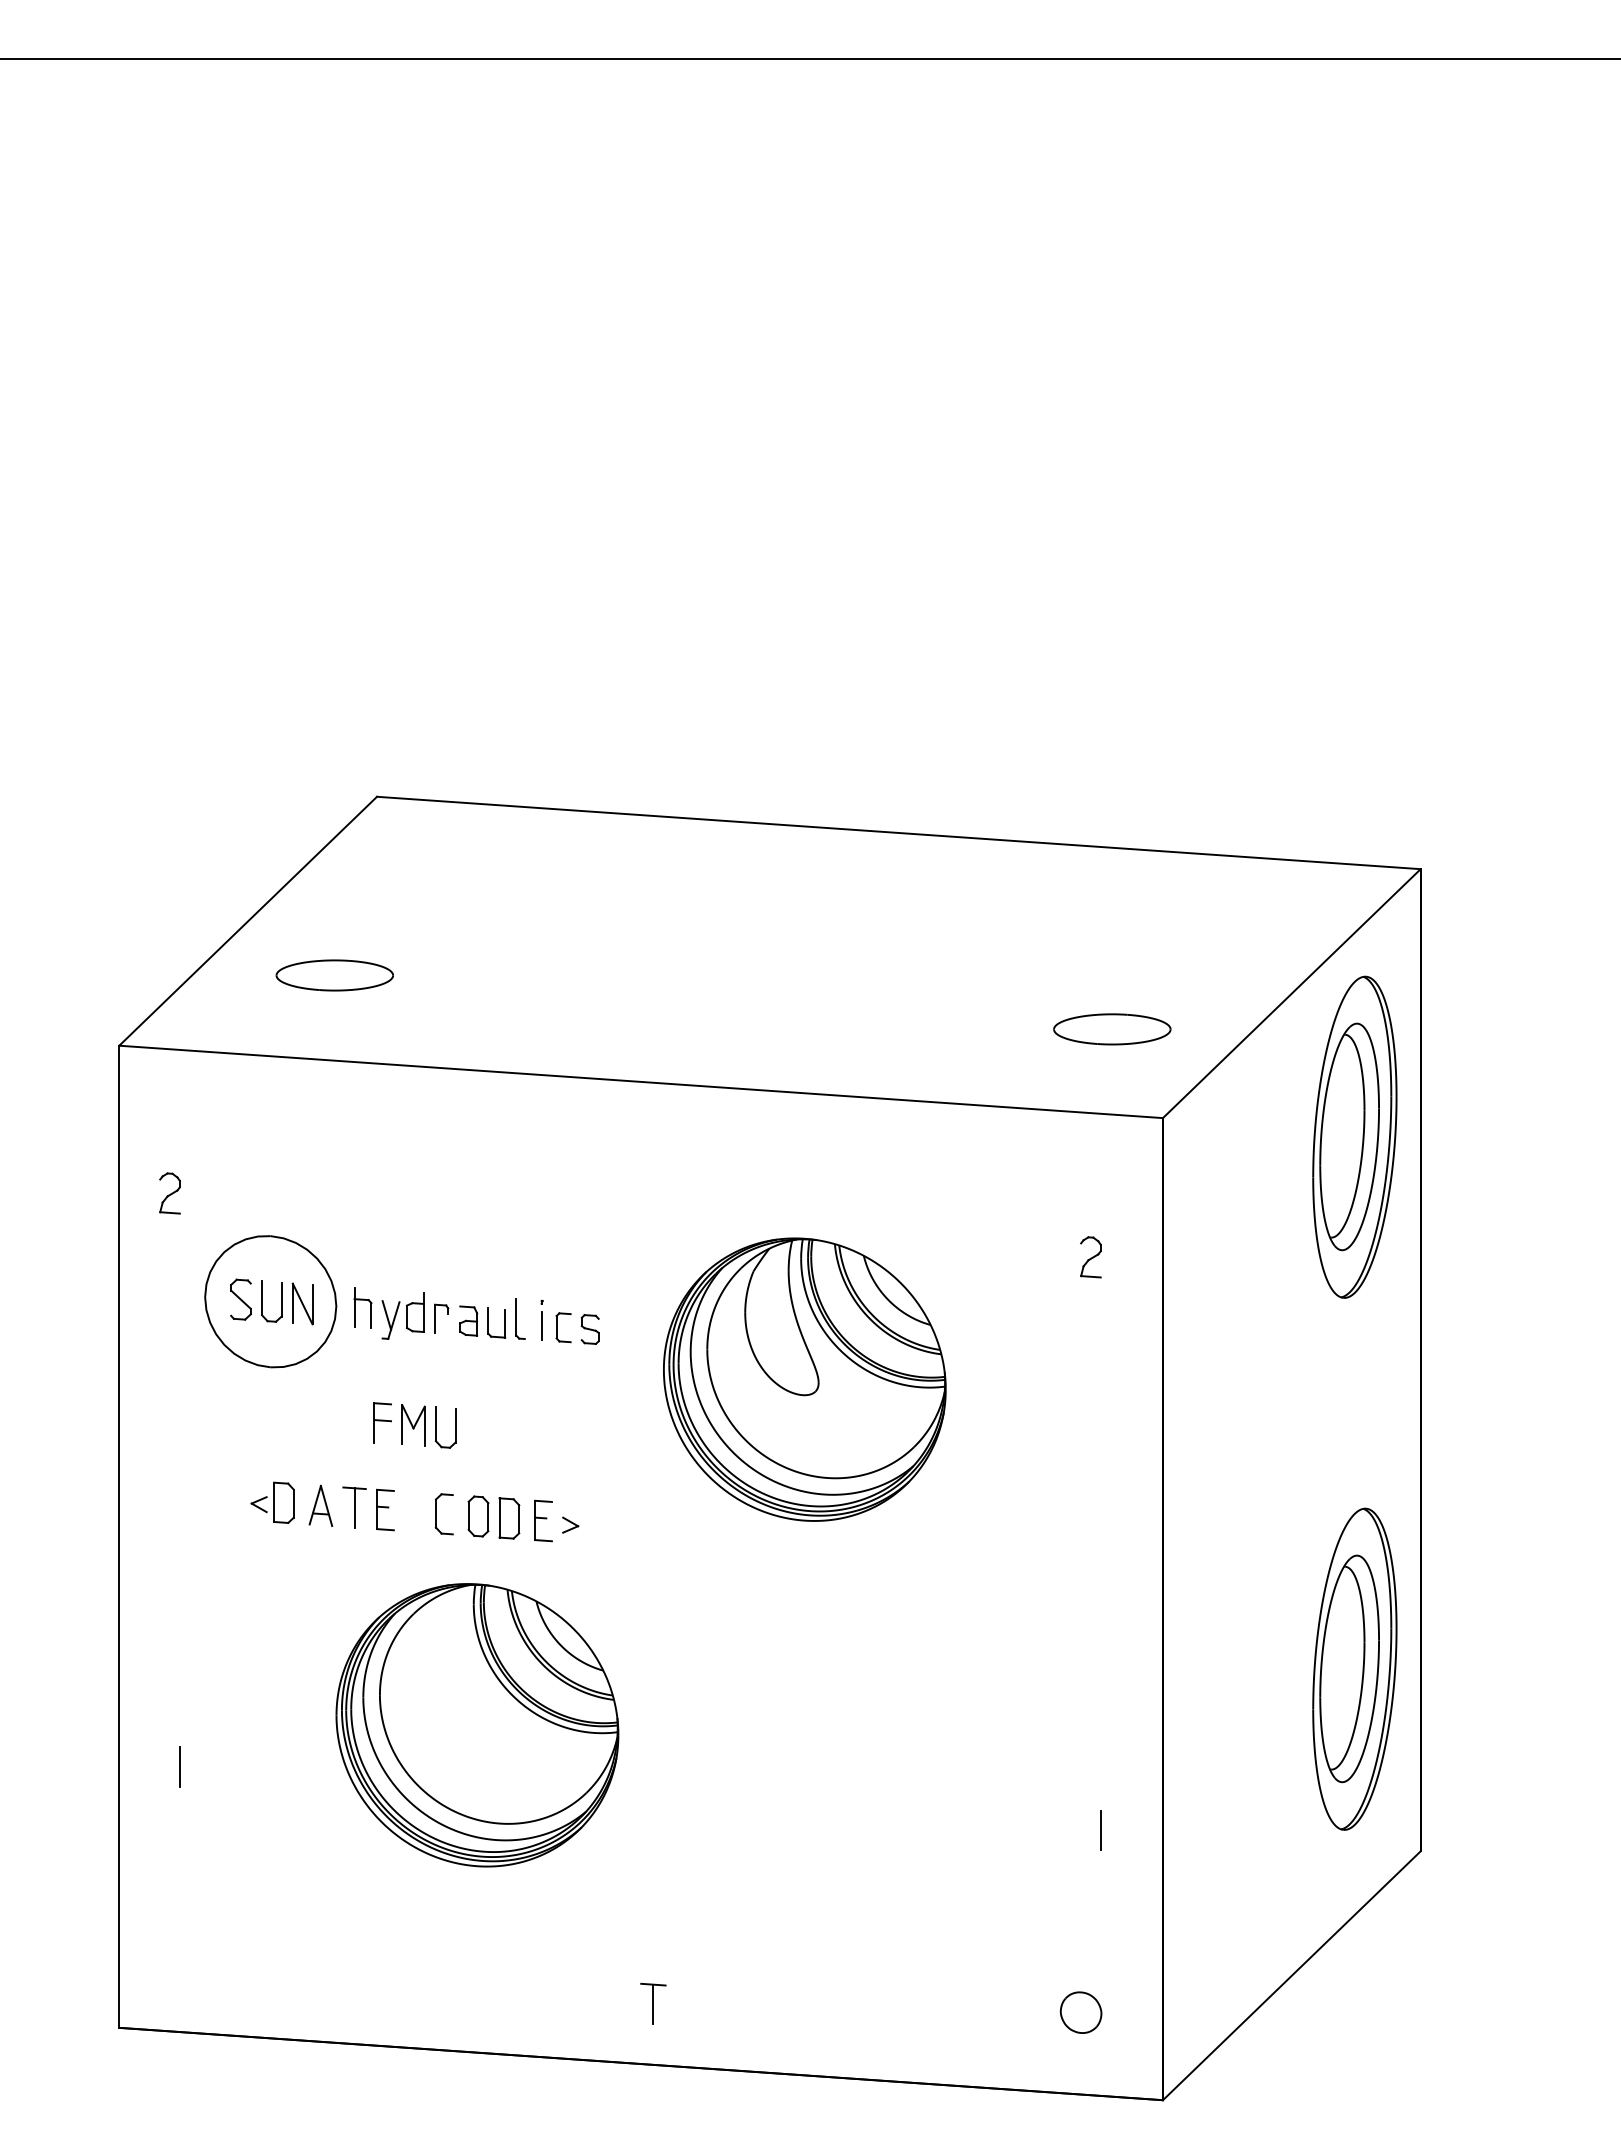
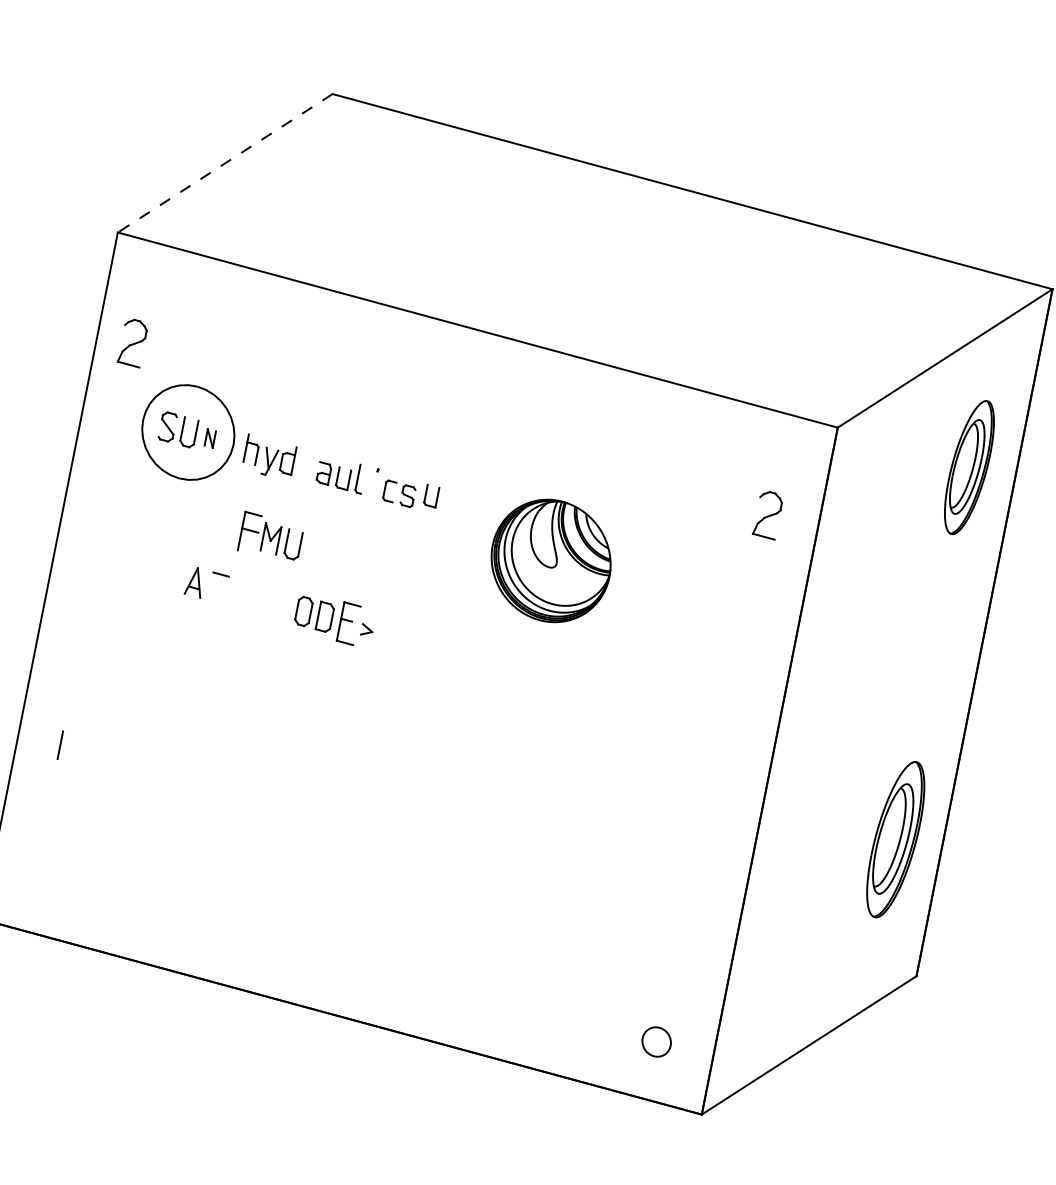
line: (247, 921) -> (224, 163), solid -> dashed
part: (334, 975) -> (278, 213), removed
part: (1112, 1029) -> (814, 358), removed
part: (1354, 1136) -> (969, 467), size x0.6
part: (169, 1193) -> (132, 342), size x1.6
part: (1090, 1257) -> (767, 515), size x1.6
part: (302, 1303) -> (210, 438), size x0.6
part: (441, 1318) -> (305, 467), removed
part: (614, 1322) -> (425, 494), added
line: (541, 1326) -> (374, 487), removed
part: (804, 1379) -> (550, 560), size x0.6
part: (382, 1422) -> (249, 532), size x1.4
part: (272, 1502) -> (161, 573), removed
line: (354, 1507) -> (218, 588), removed
part: (385, 1509) -> (239, 593), removed
part: (436, 1514) -> (274, 604), removed
part: (543, 1520) -> (348, 623), size x1.4
part: (1354, 1668) -> (895, 839), size x0.7
part: (477, 1725) -> (274, 757), removed
line: (1100, 1830) -> (695, 917), removed
part: (653, 2003) -> (358, 976), removed

